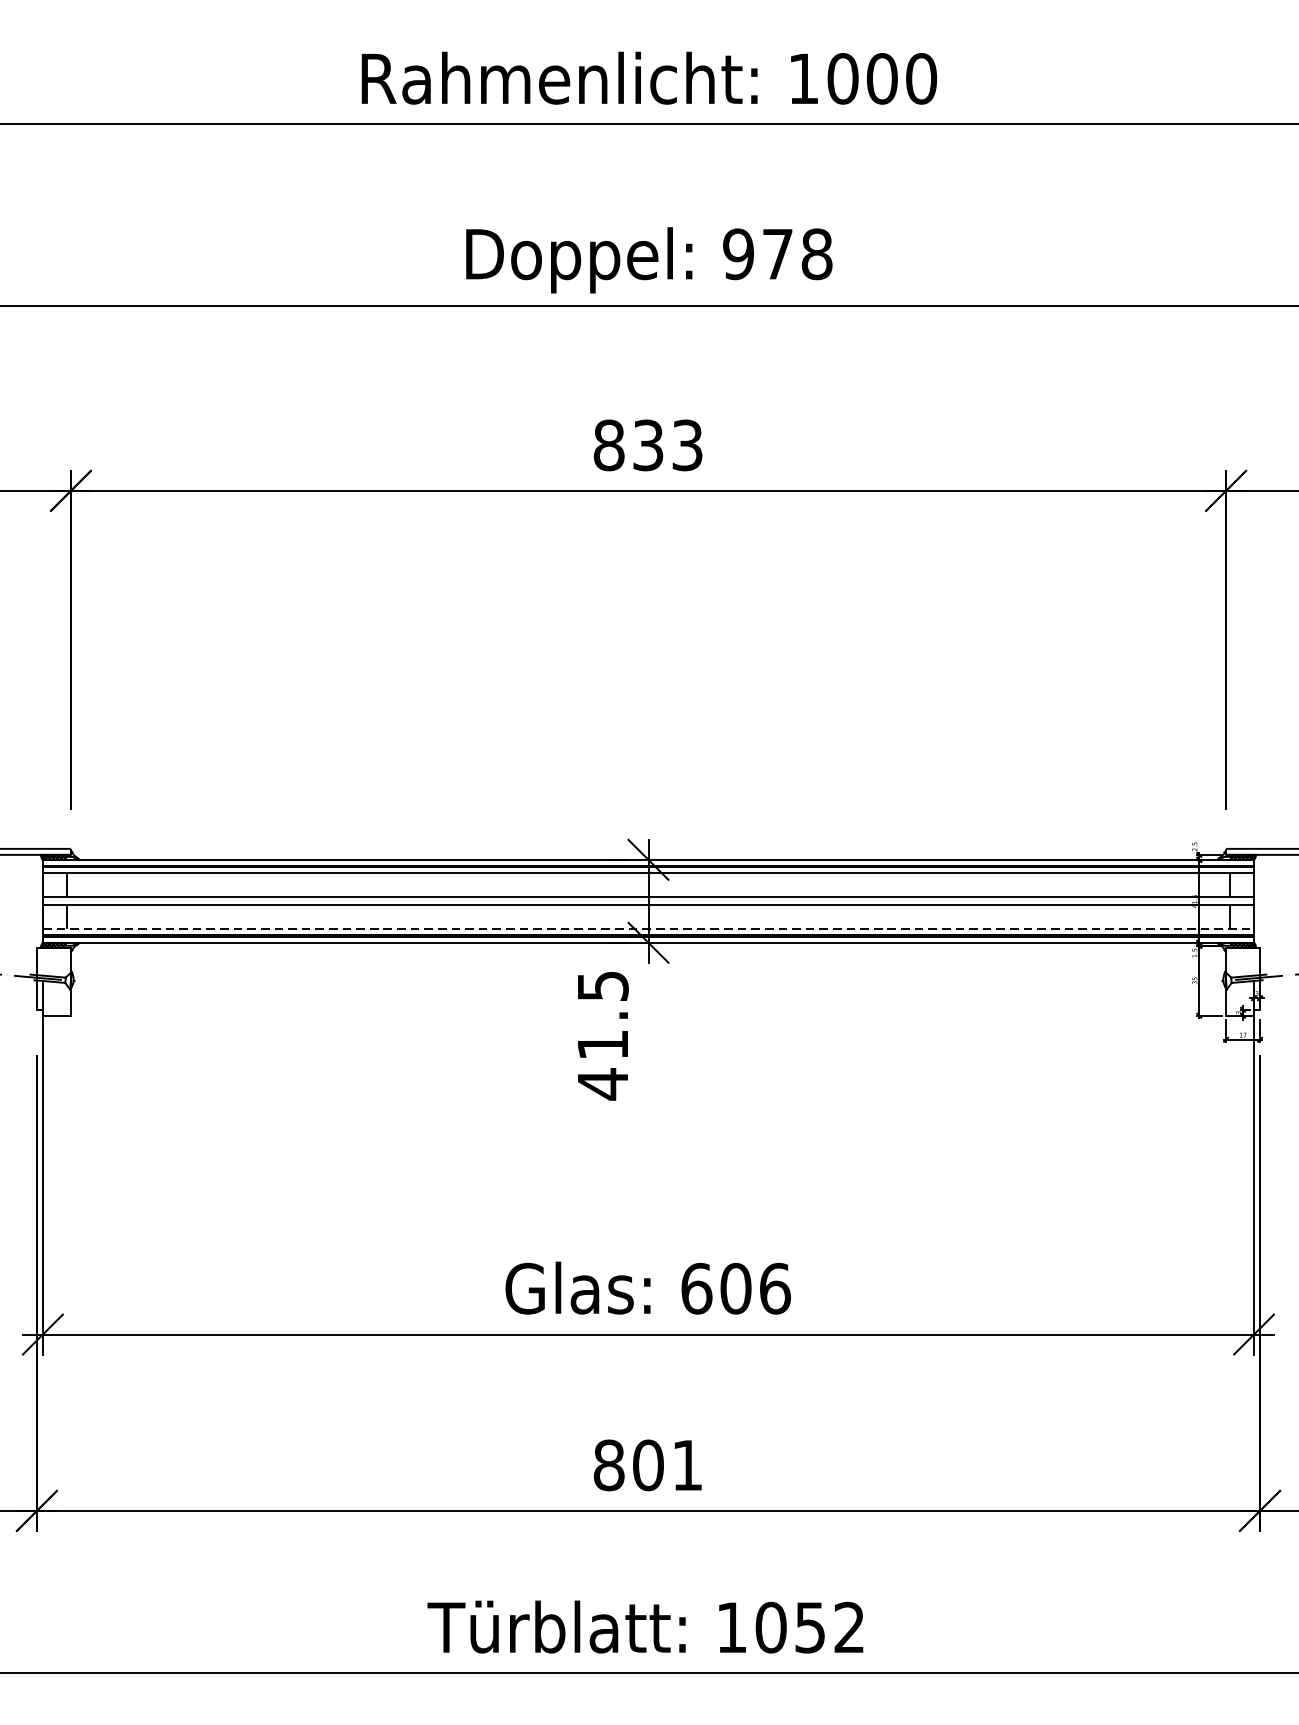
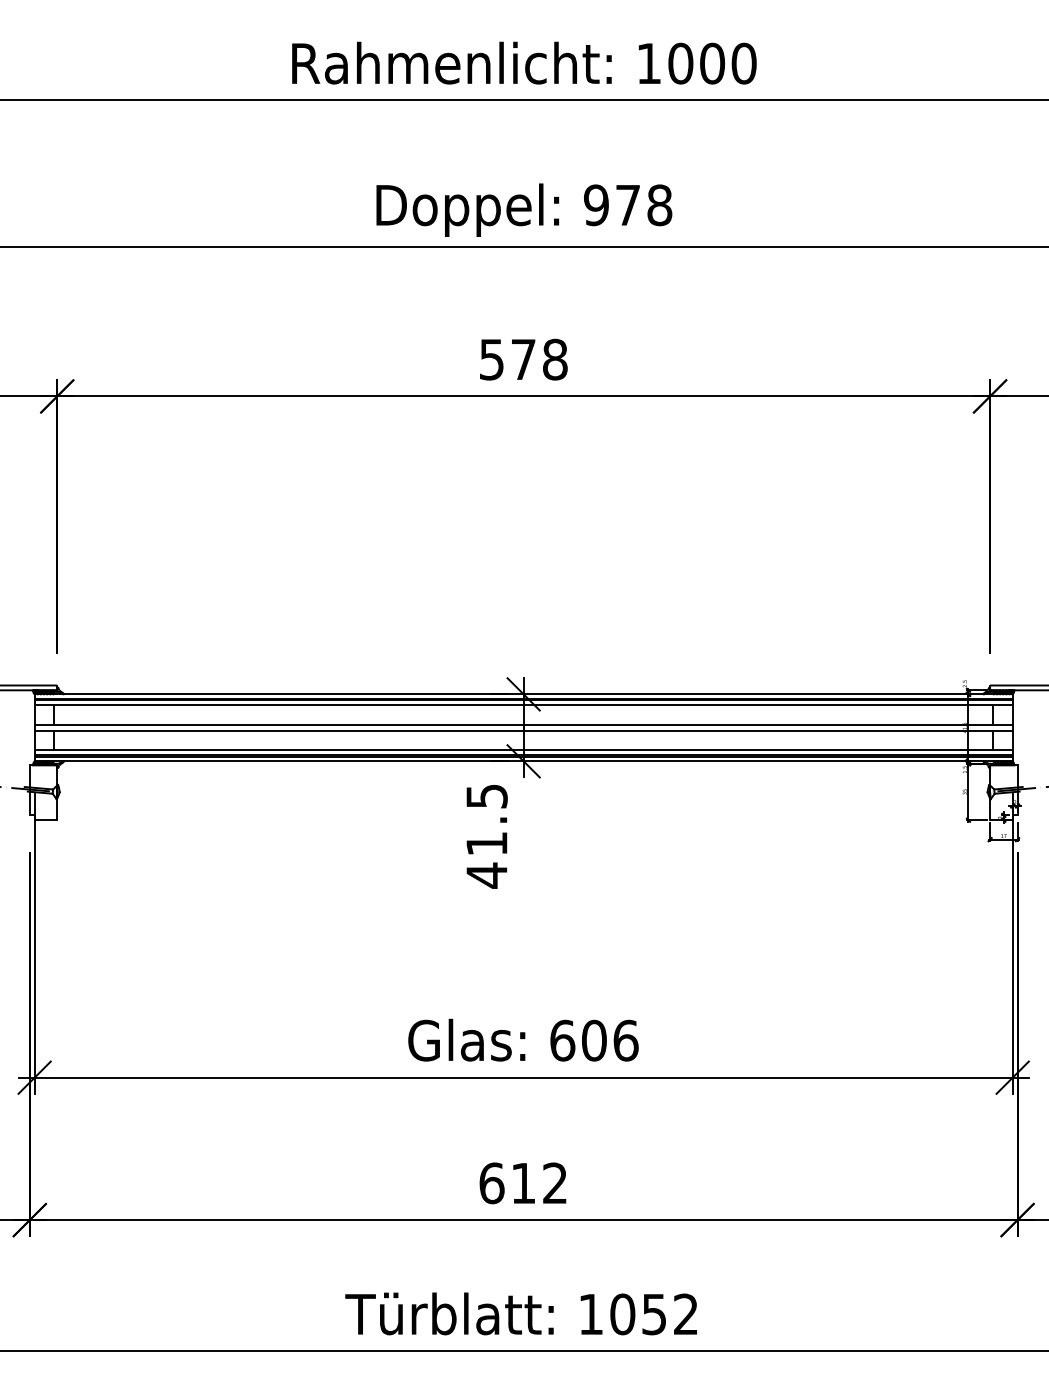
text: (648, 445) -> (523, 359), 833 -> 578
line: (649, 929) -> (524, 750), dashed -> solid
text: (647, 1465) -> (522, 1183), 801 -> 612

